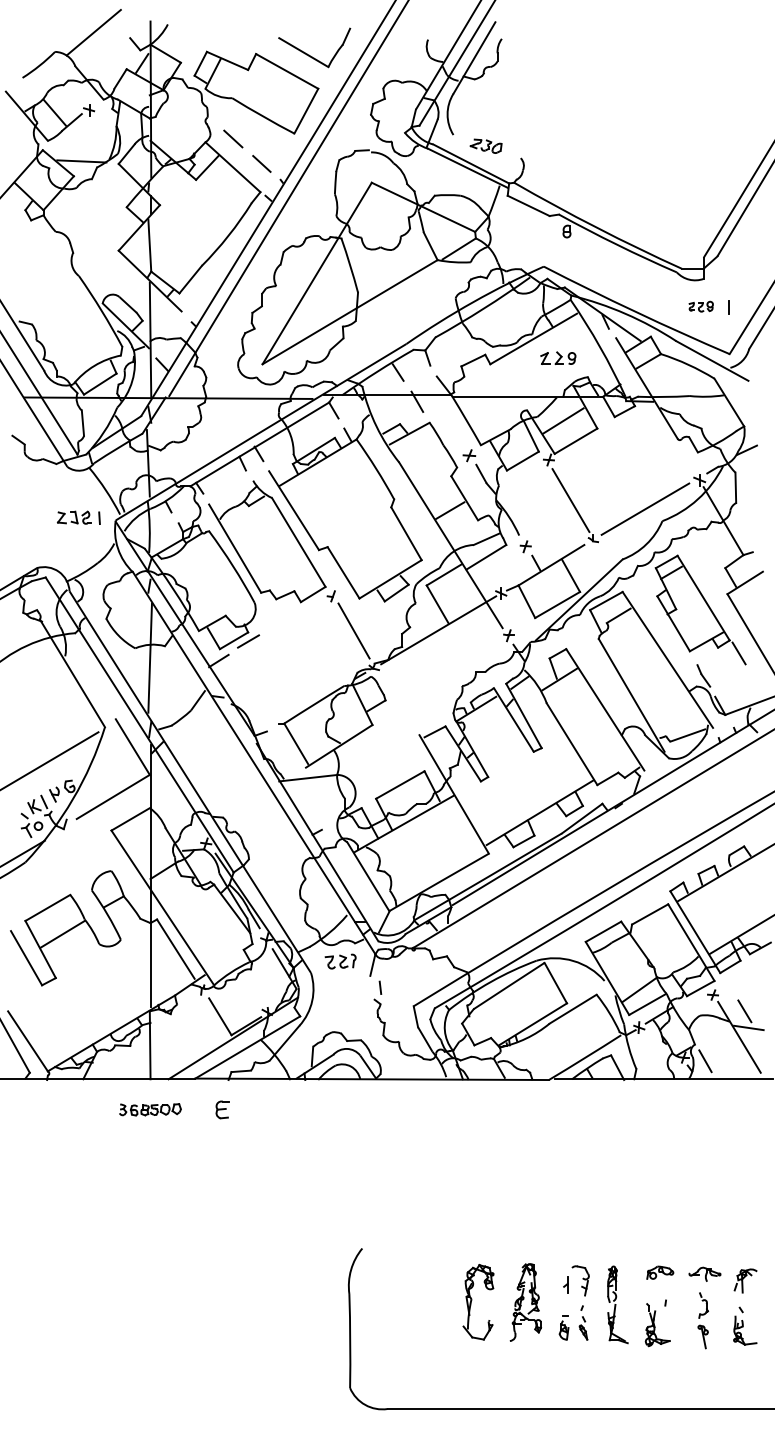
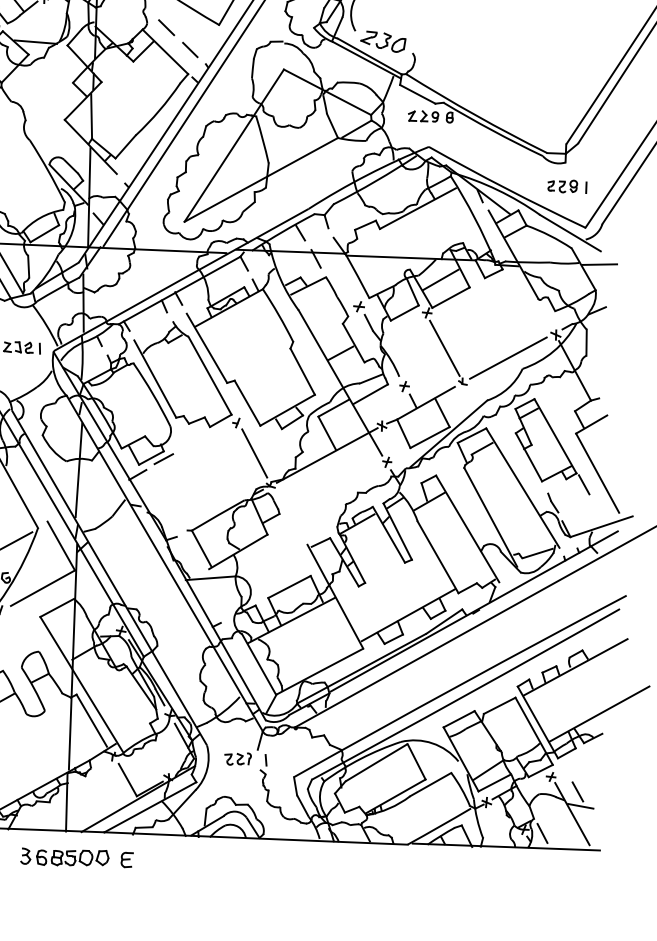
part: (485, 146) -> (382, 42), size x1.67
part: (700, 306) -> (561, 186), size x1.43
part: (558, 357) -> (423, 115), moved
line: (747, 396) -> (599, 264), added
part: (340, 961) -> (237, 758), moved
part: (150, 1109) -> (65, 857), size x1.67

